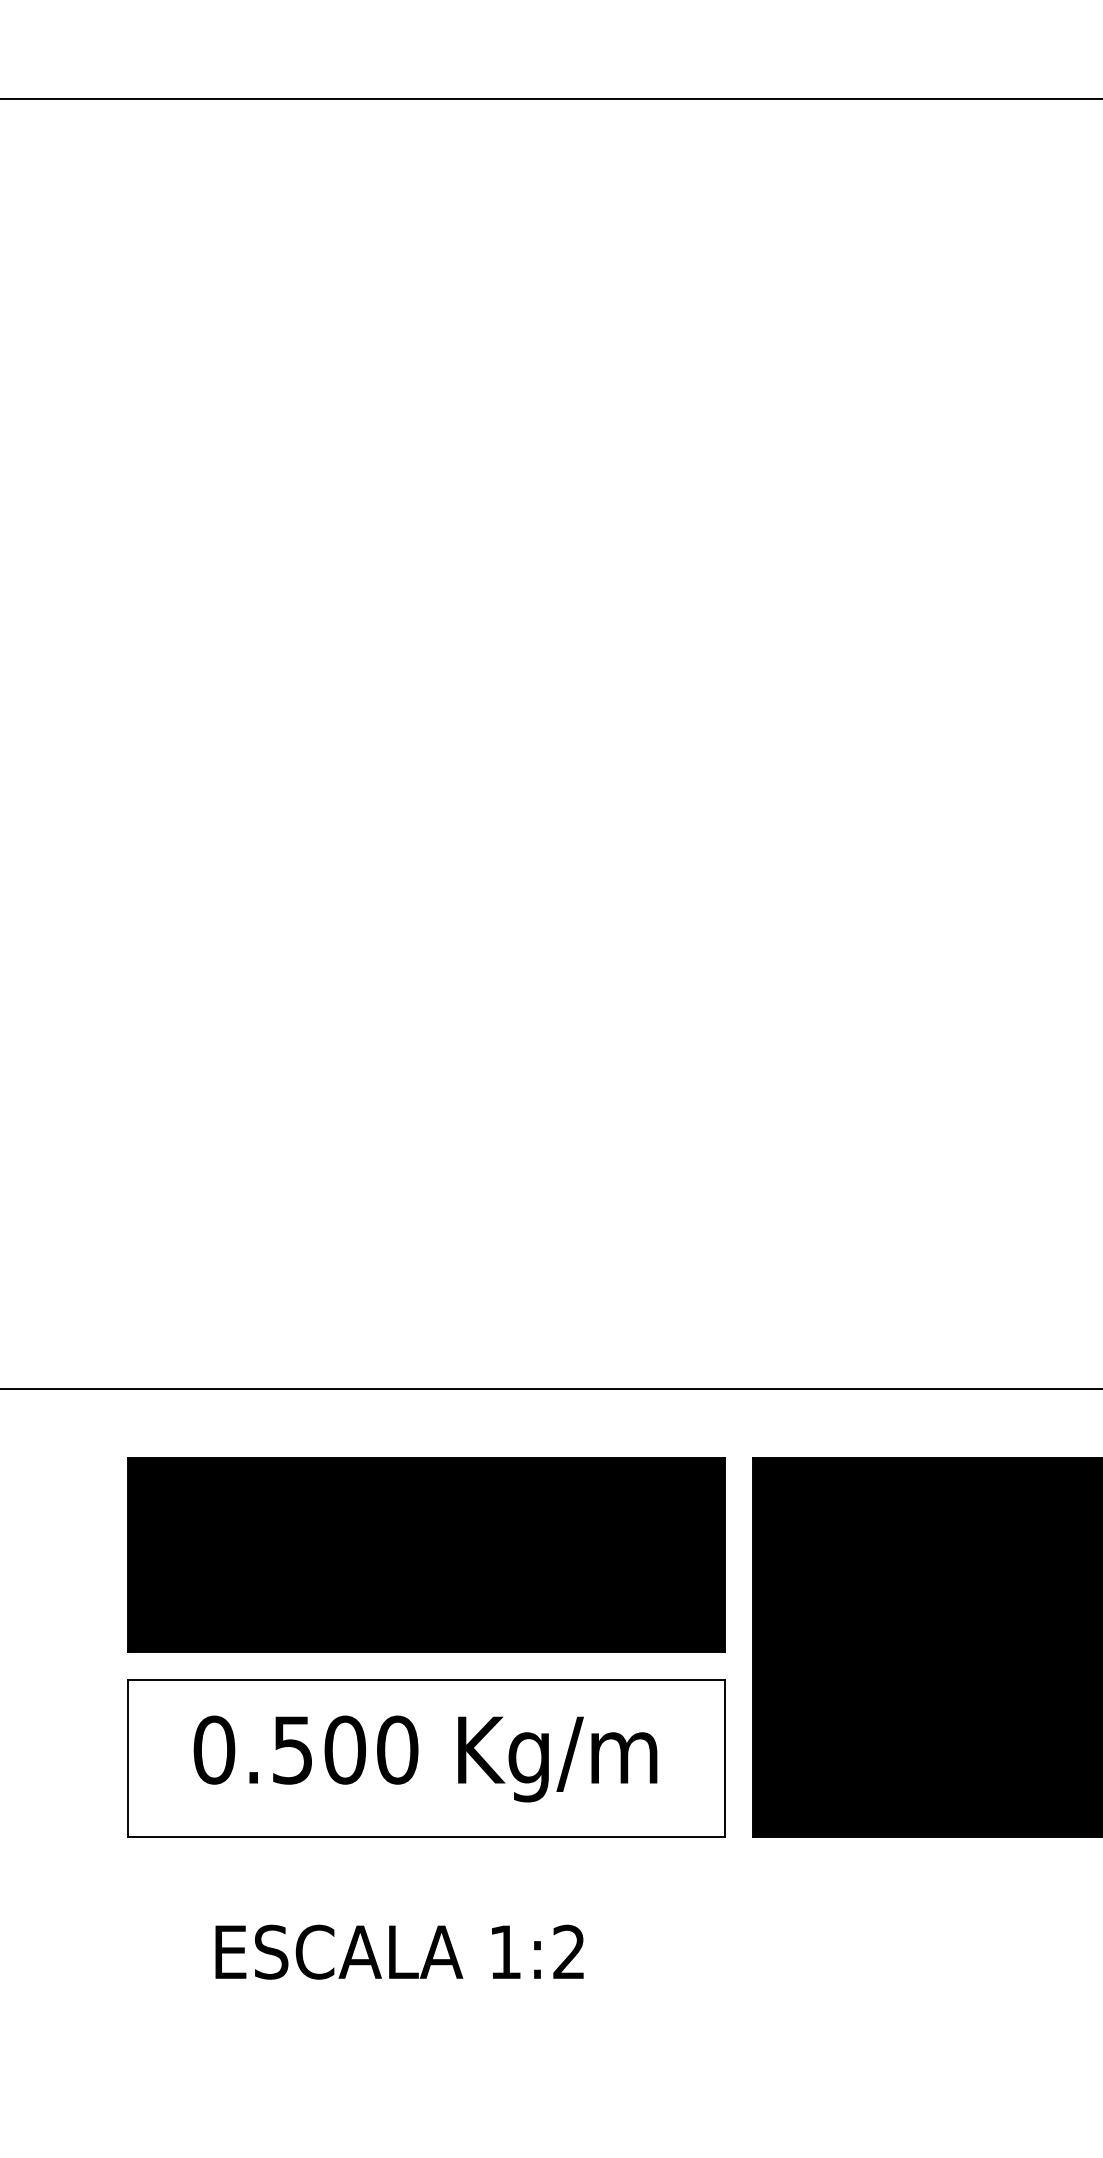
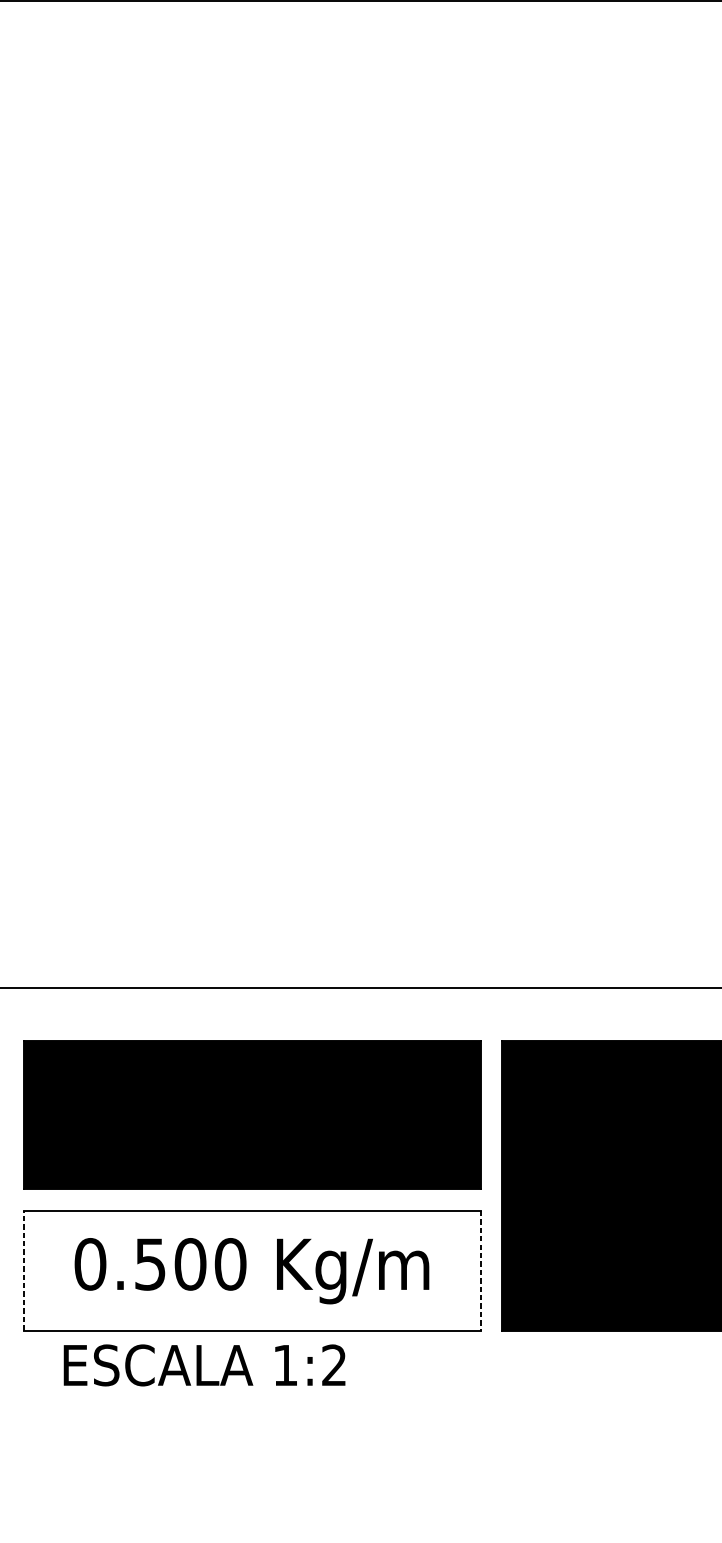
line: (127, 1757) -> (23, 1270), solid -> dashed
line: (724, 1758) -> (480, 1270), solid -> dashed
text: (399, 1951) -> (204, 1364), moved

